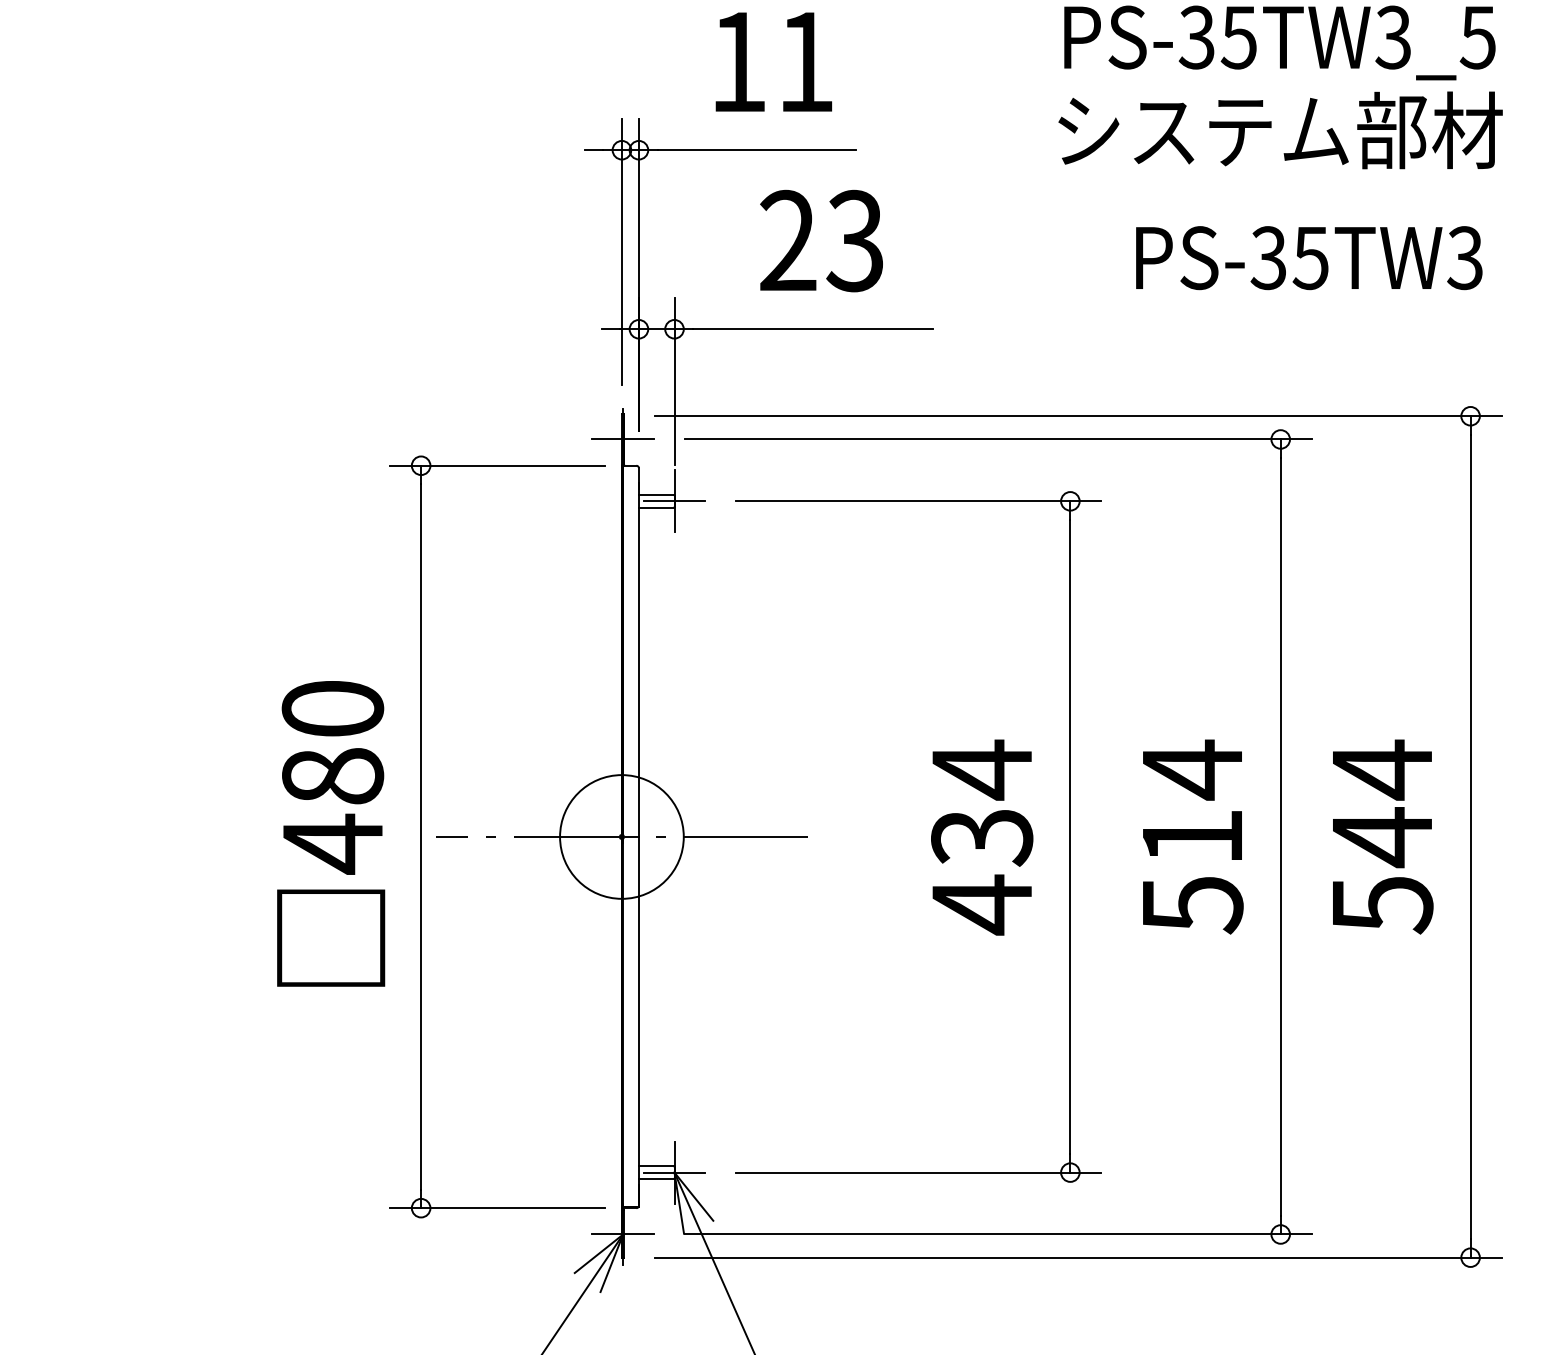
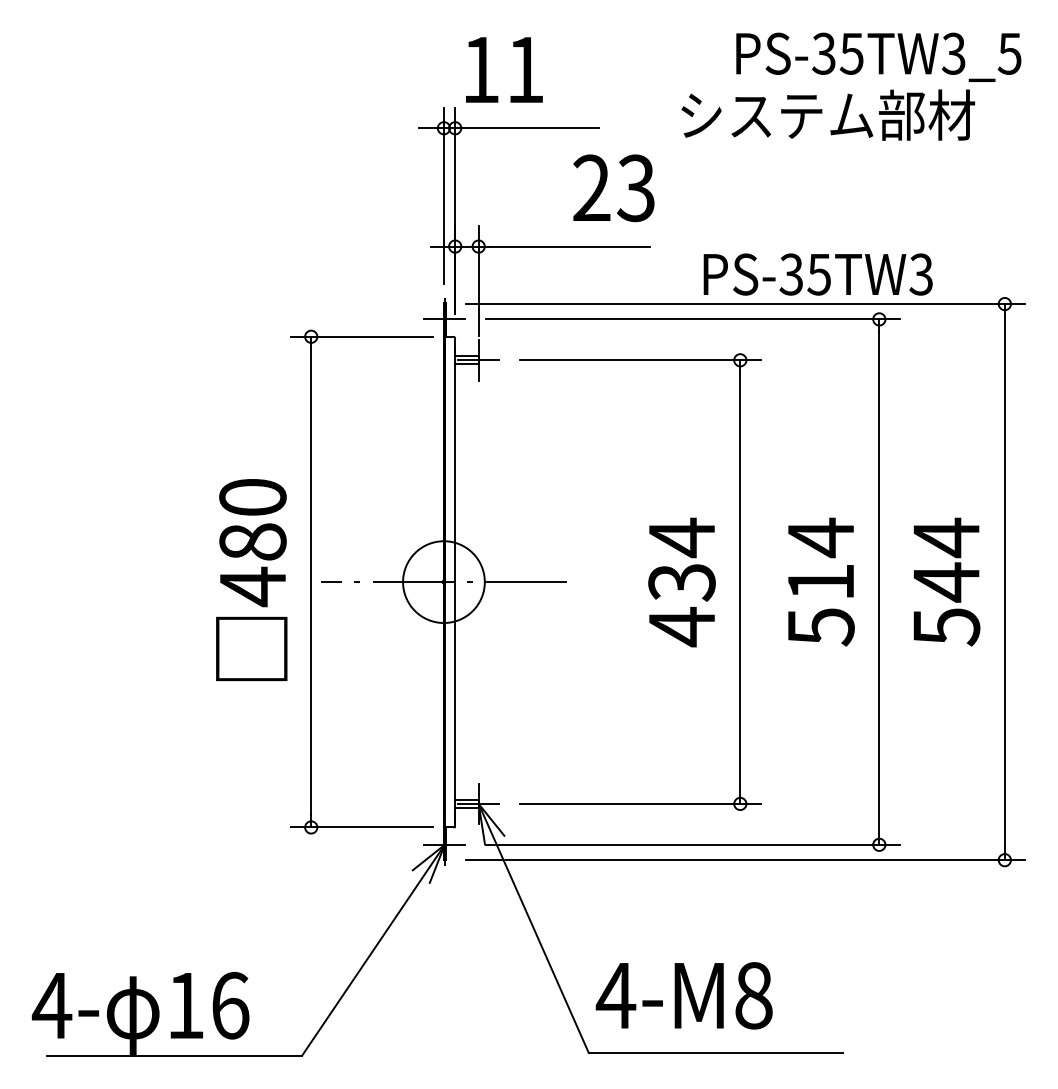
text: (774, 61) -> (504, 69), moved
text: (1280, 129) -> (828, 114), moved
text: (820, 241) -> (613, 188), moved
text: (1308, 258) -> (817, 274), moved

